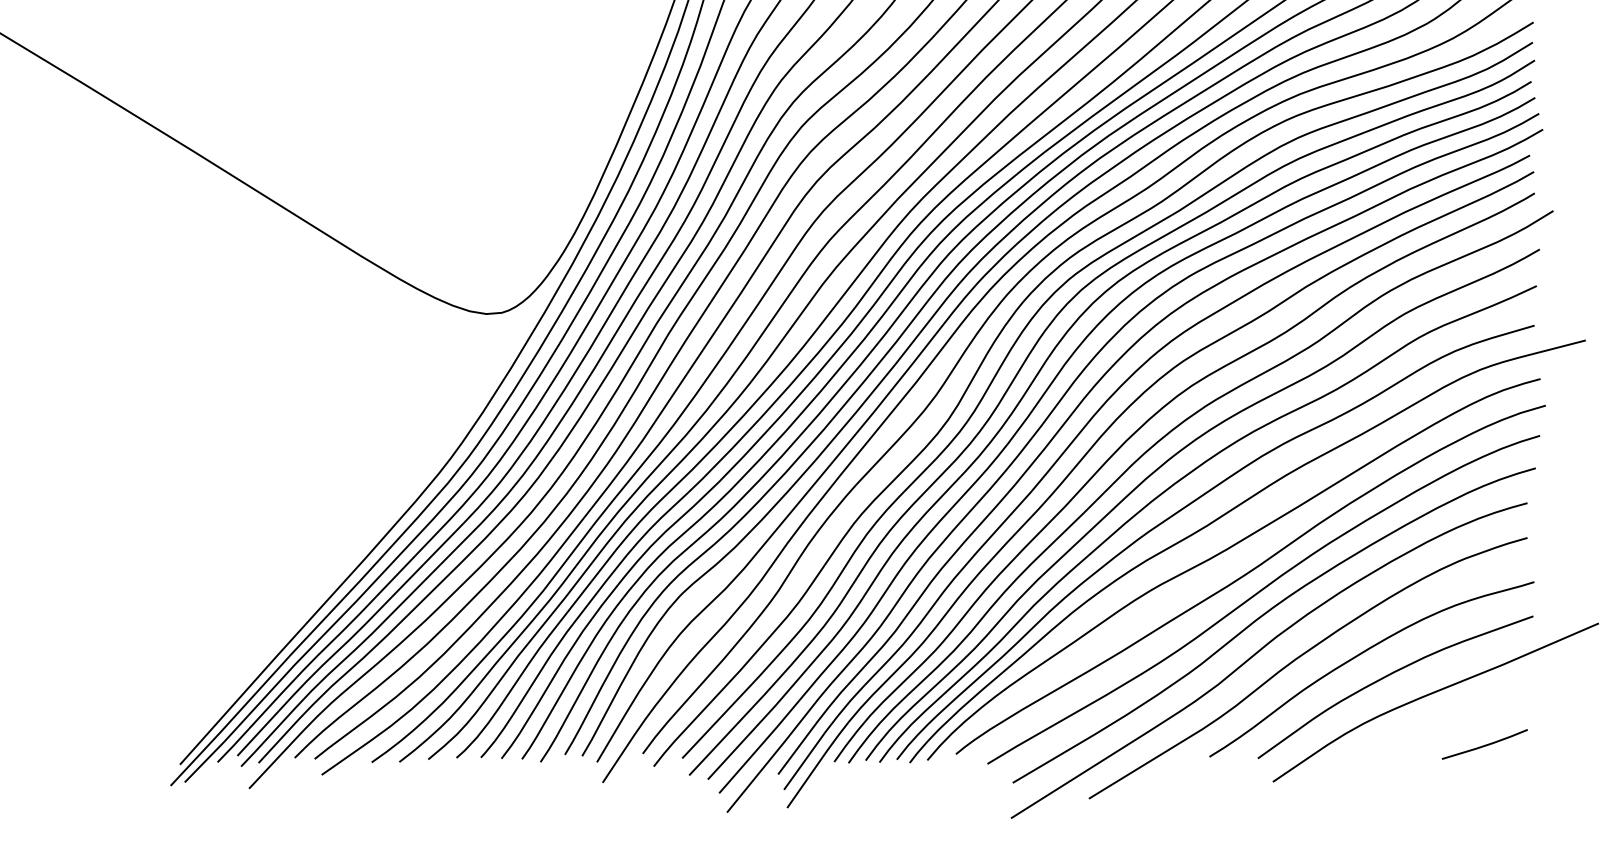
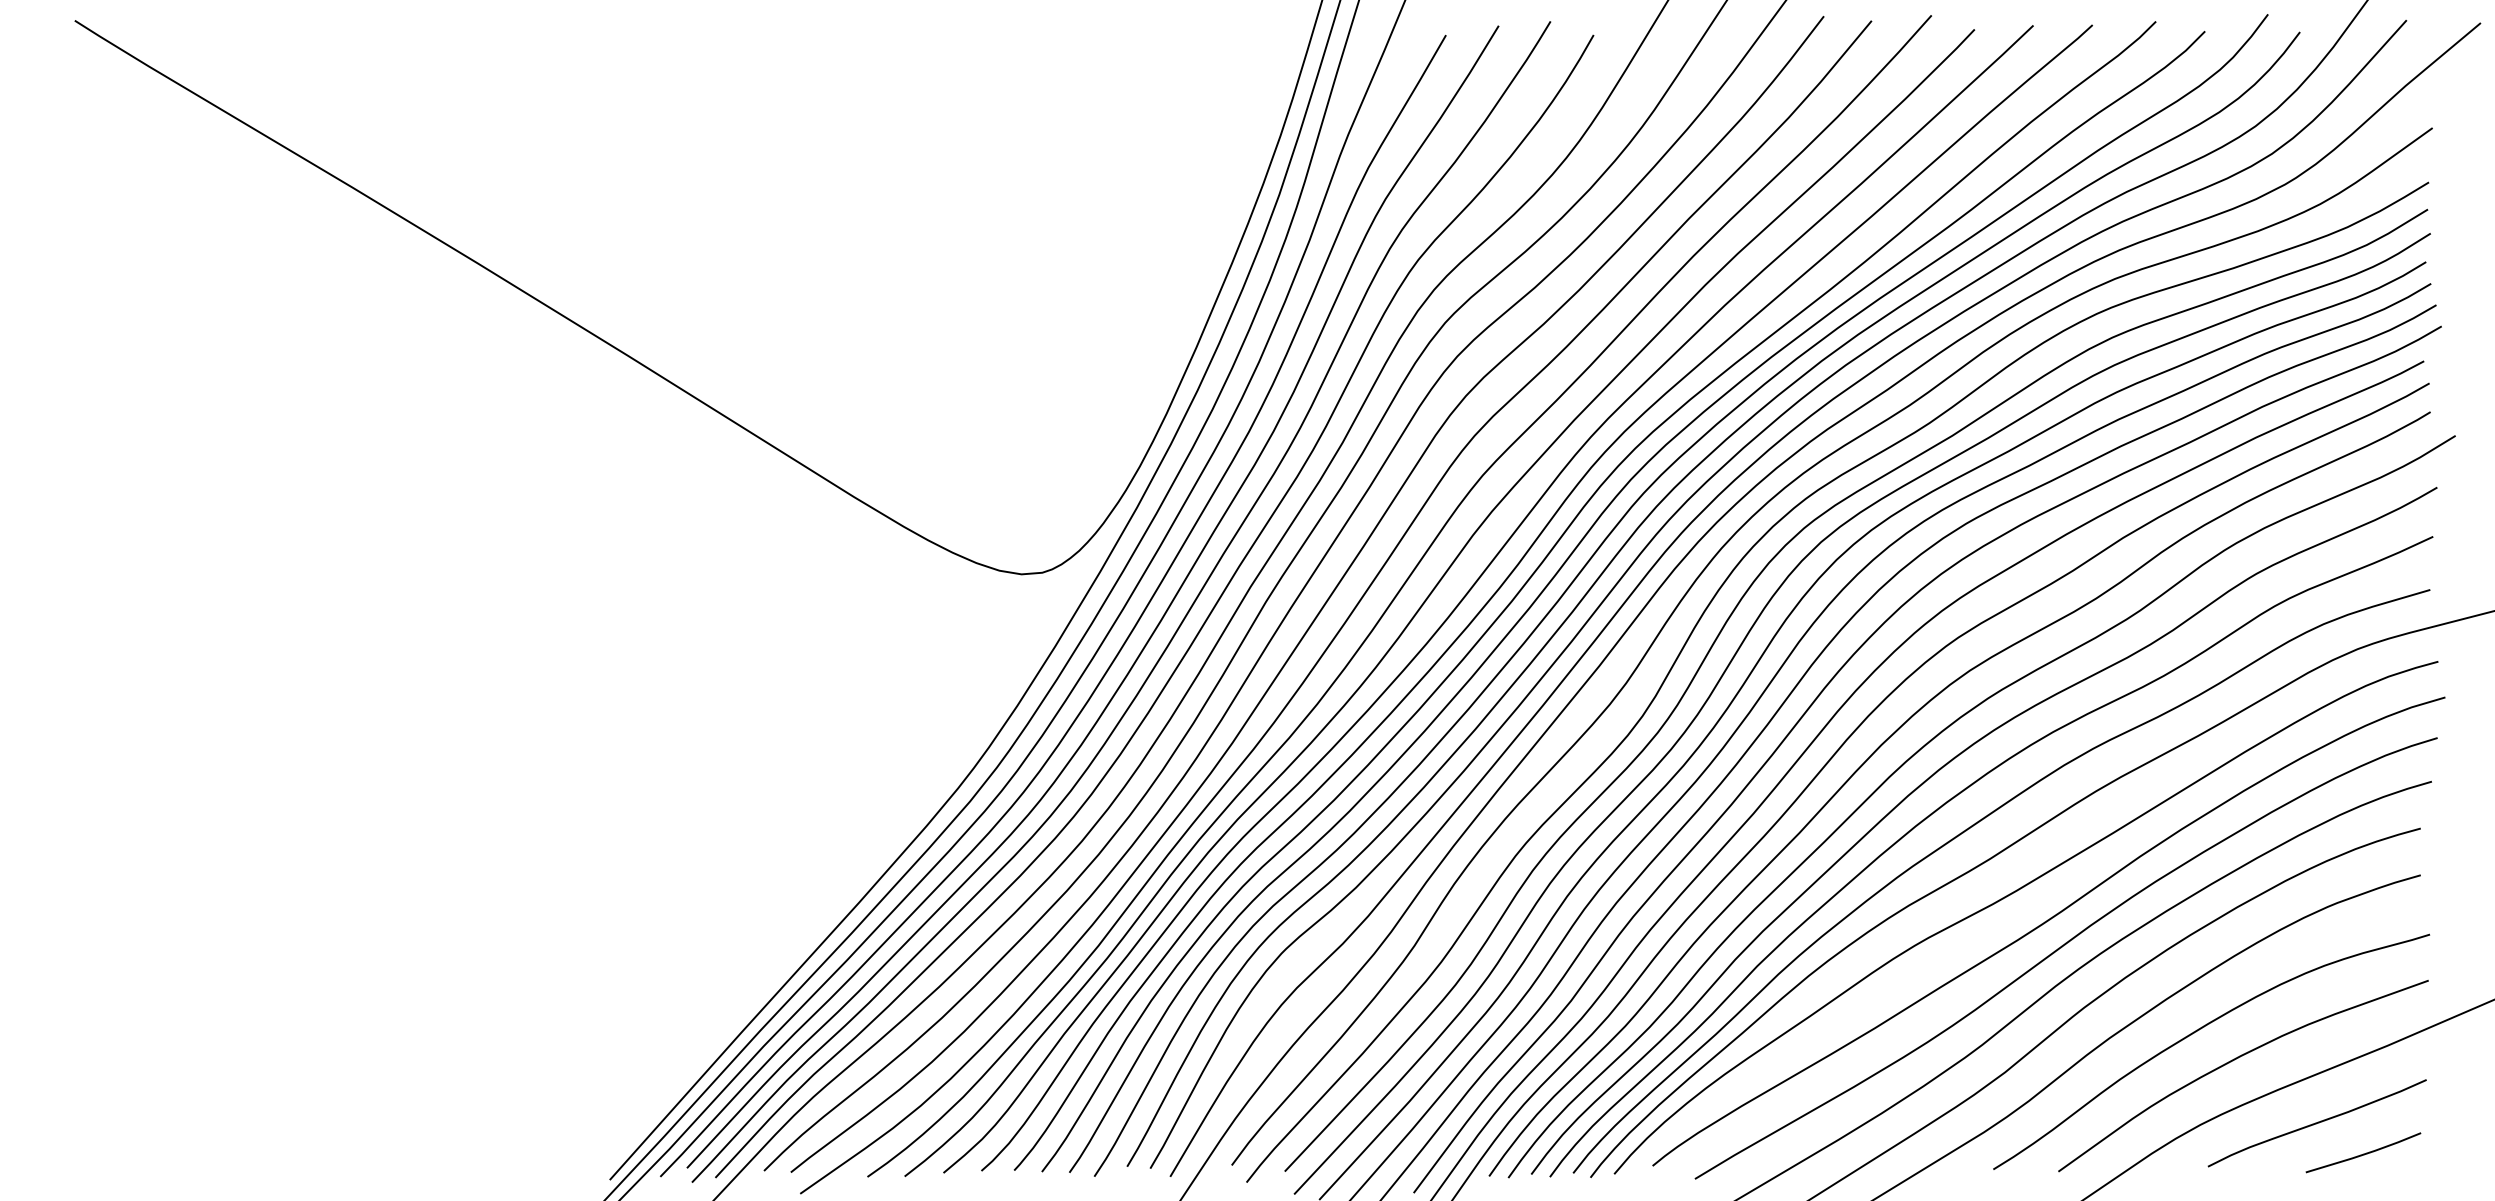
curve: (1449, 722) -> (2316, 1123), added

